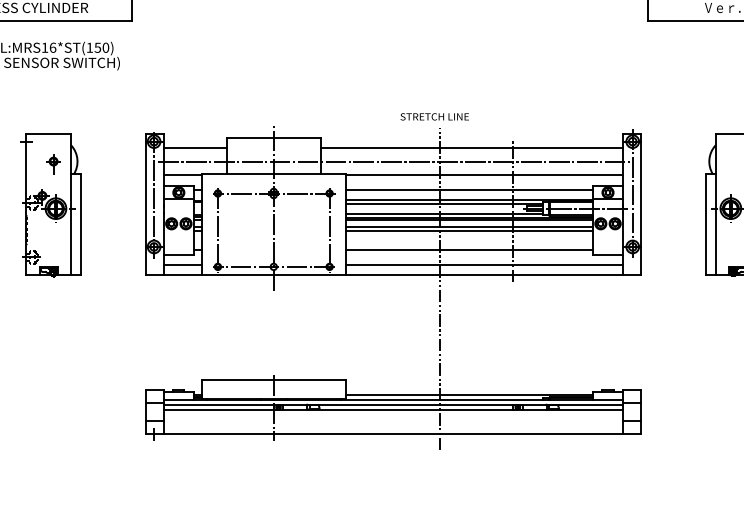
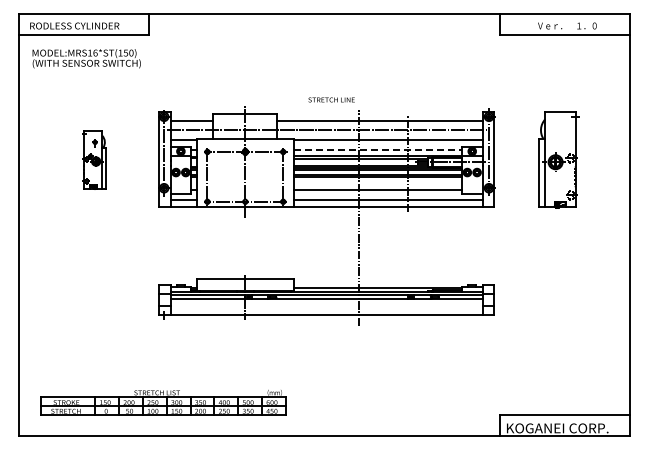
text: (434, 116) -> (331, 99), moved
line: (469, 189) -> (378, 149), solid -> dashed
part: (50, 206) -> (93, 160), size x0.6

